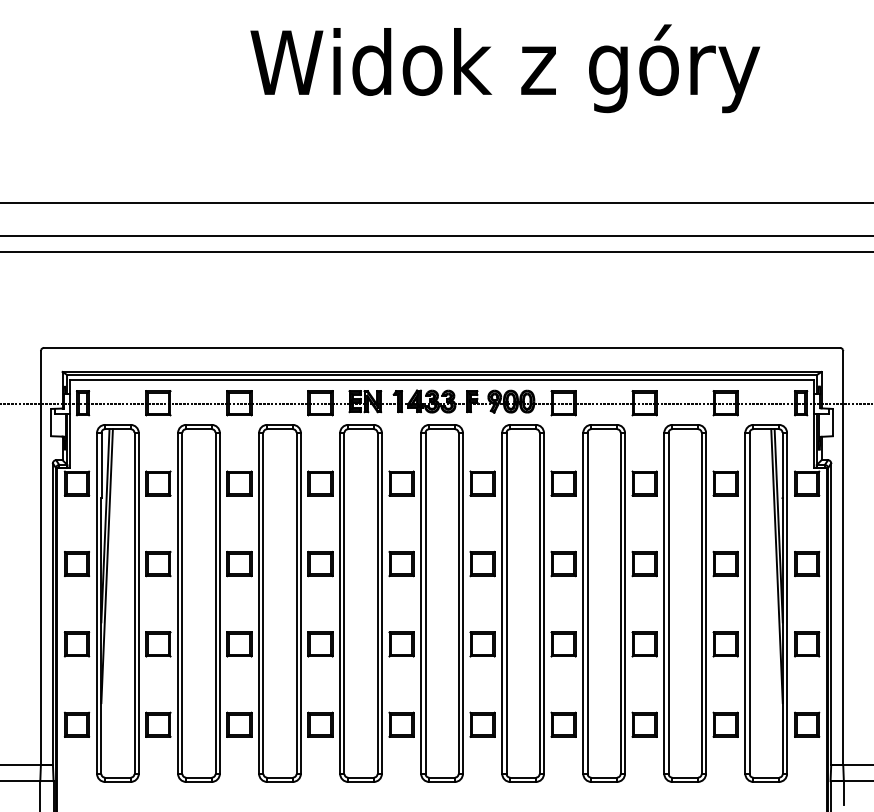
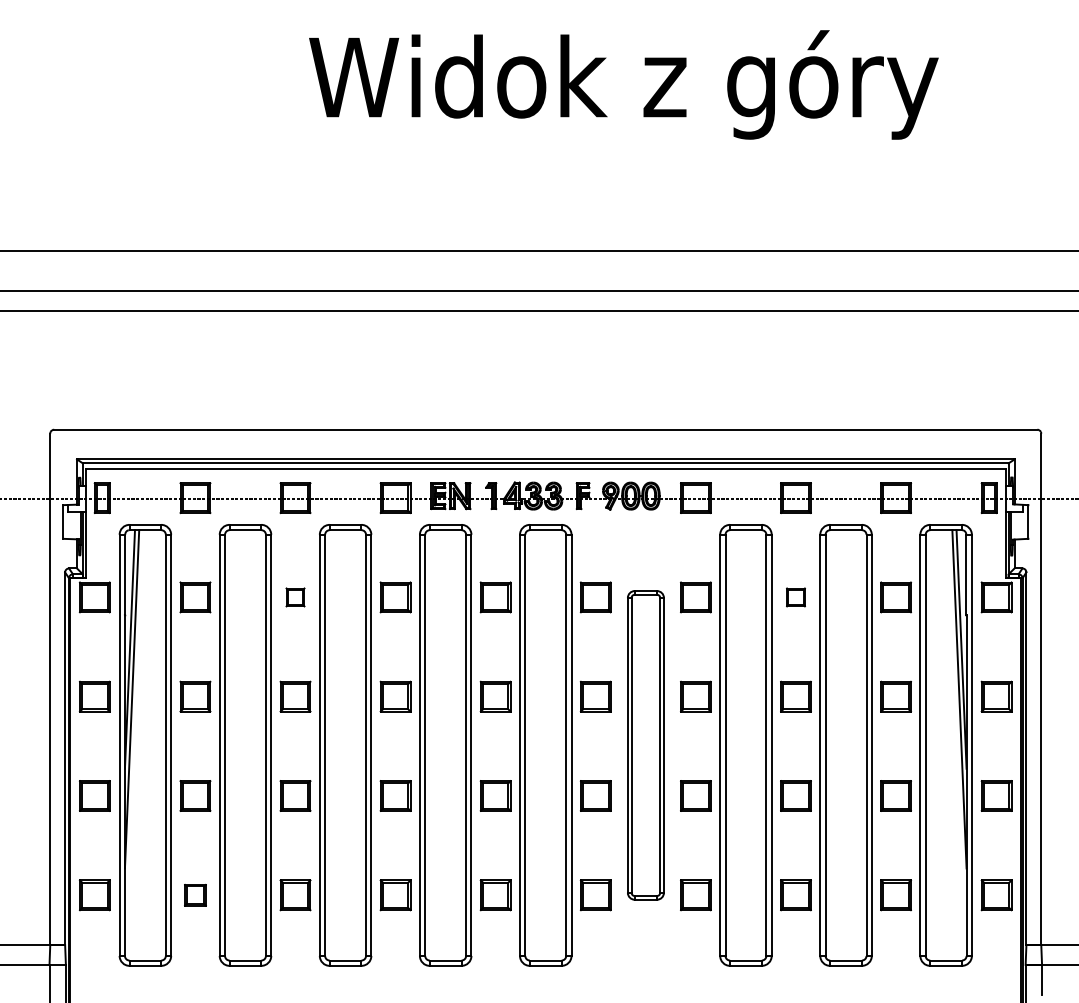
part: (239, 483) -> (295, 597), size x0.6
part: (644, 483) -> (795, 597), size x0.6
part: (522, 603) -> (645, 745), size x0.7
part: (158, 724) -> (195, 895), size x0.7

